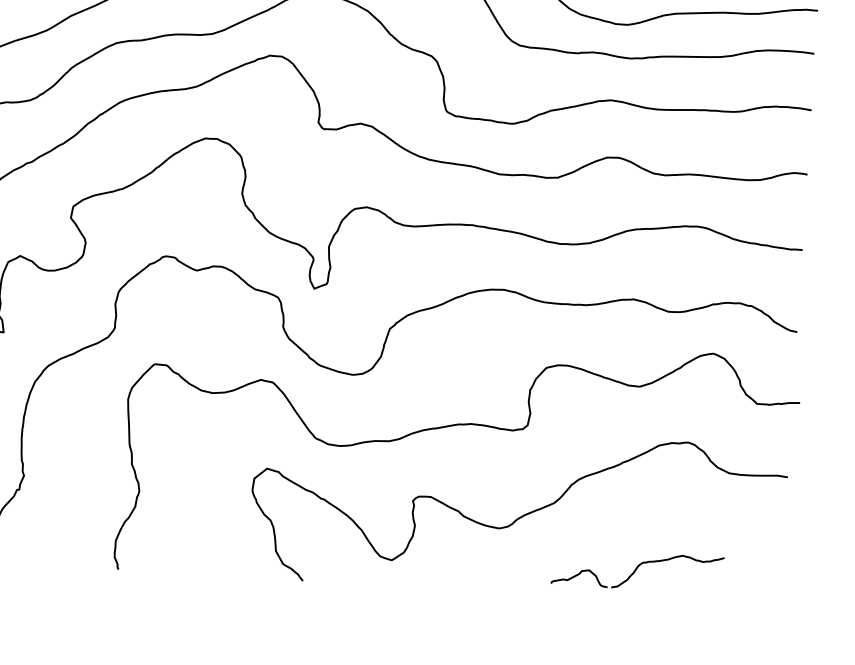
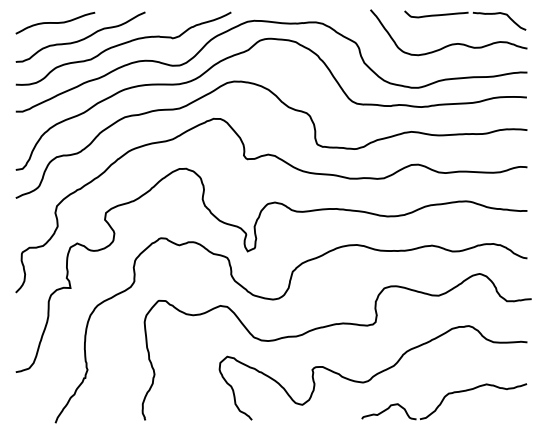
part: (637, 570) -> (444, 401), size x1.67

